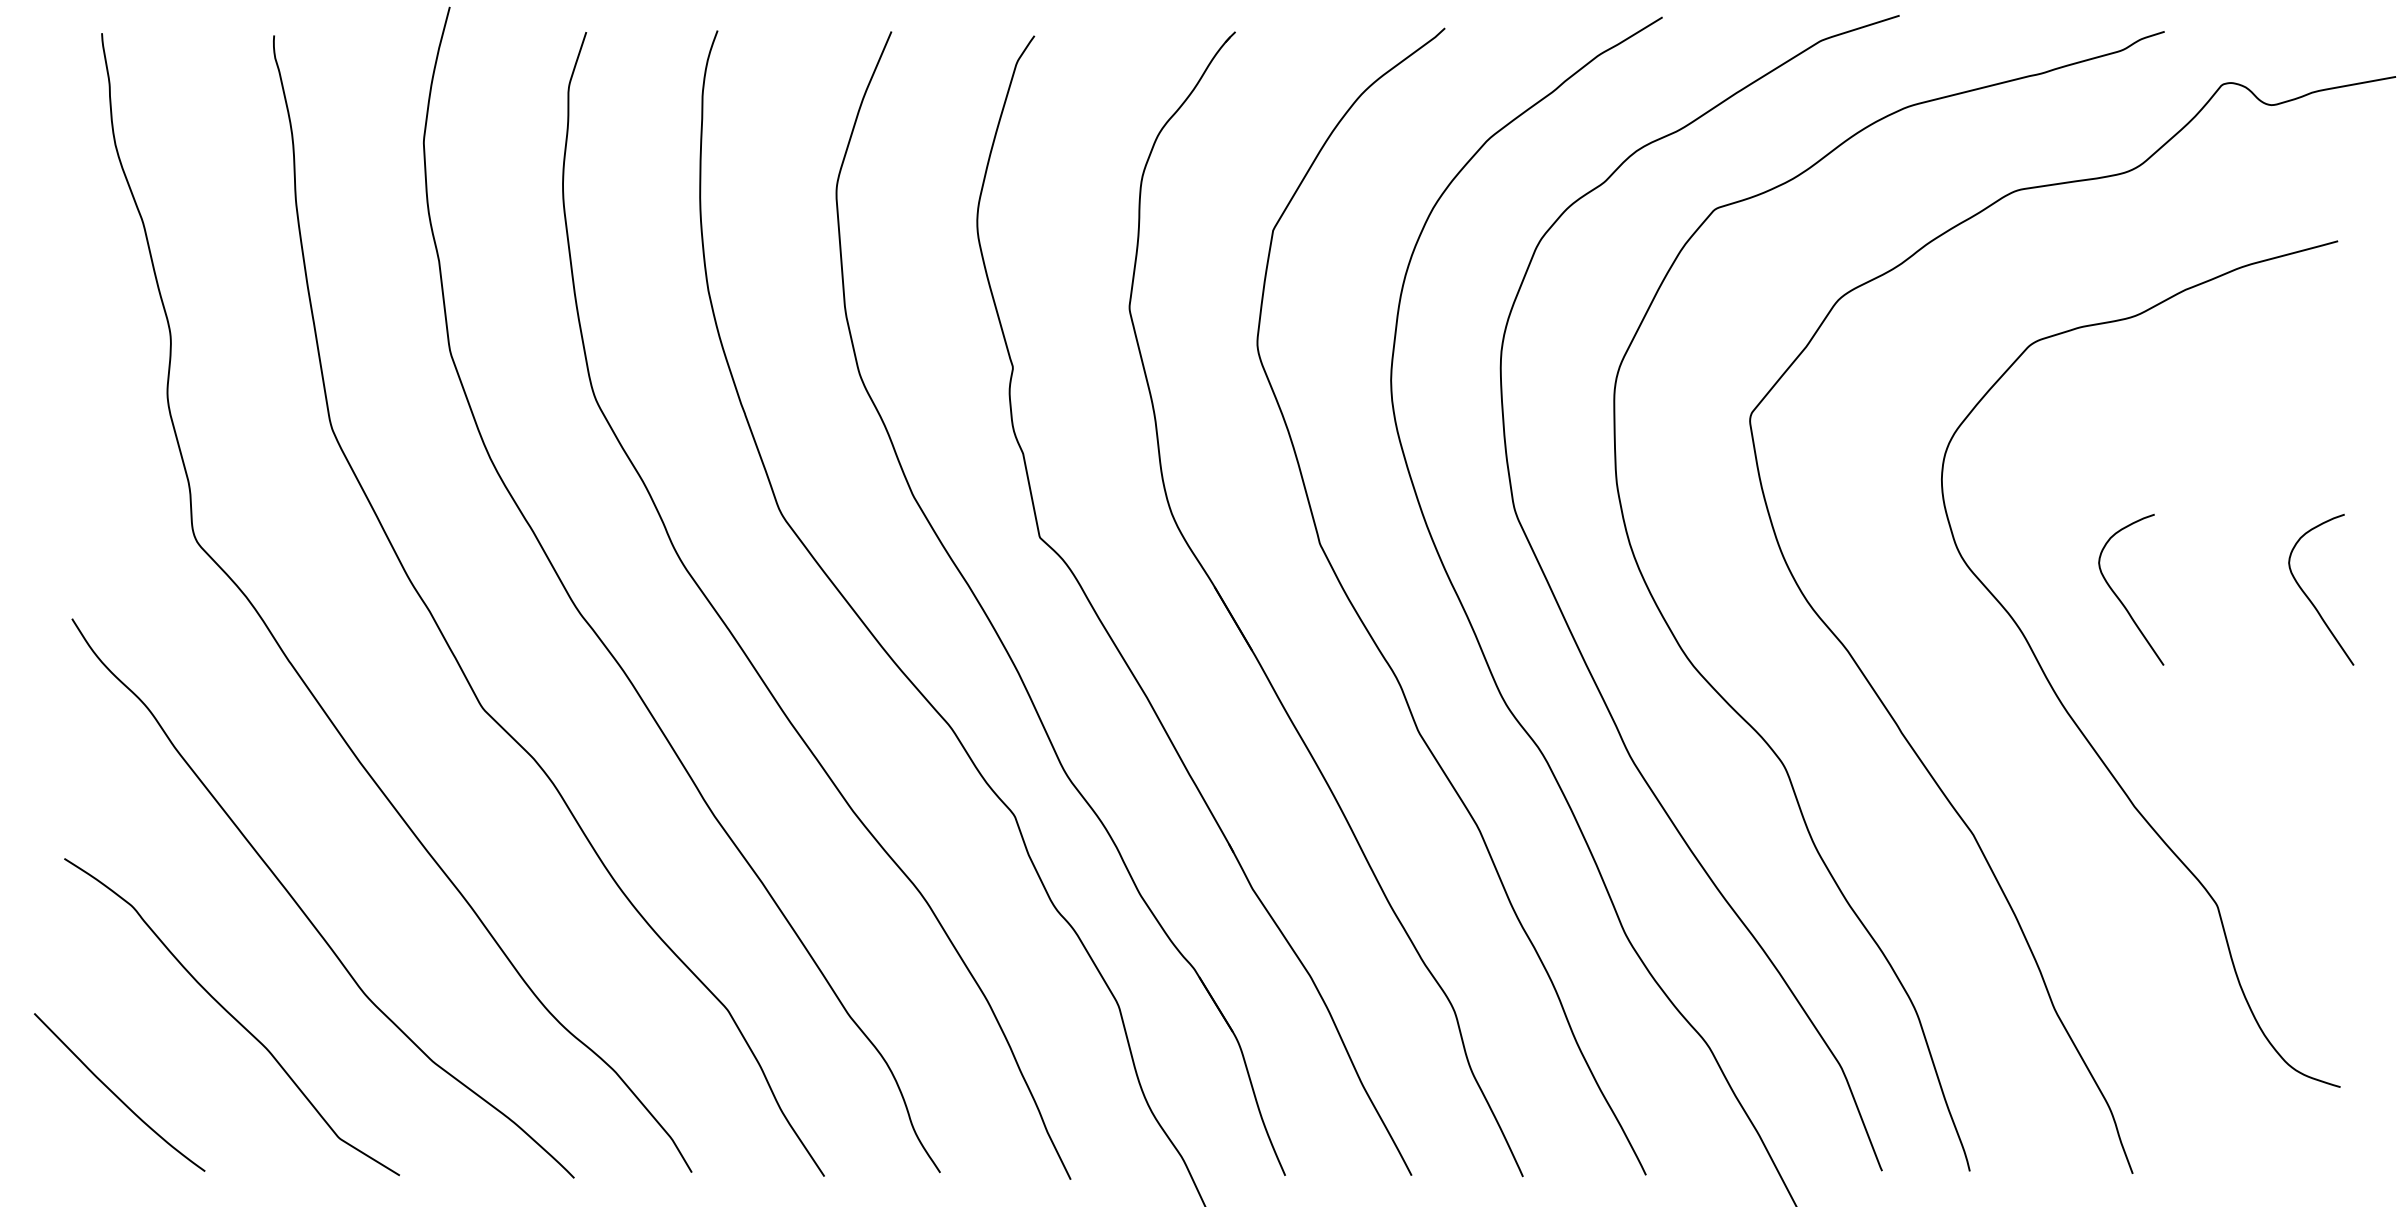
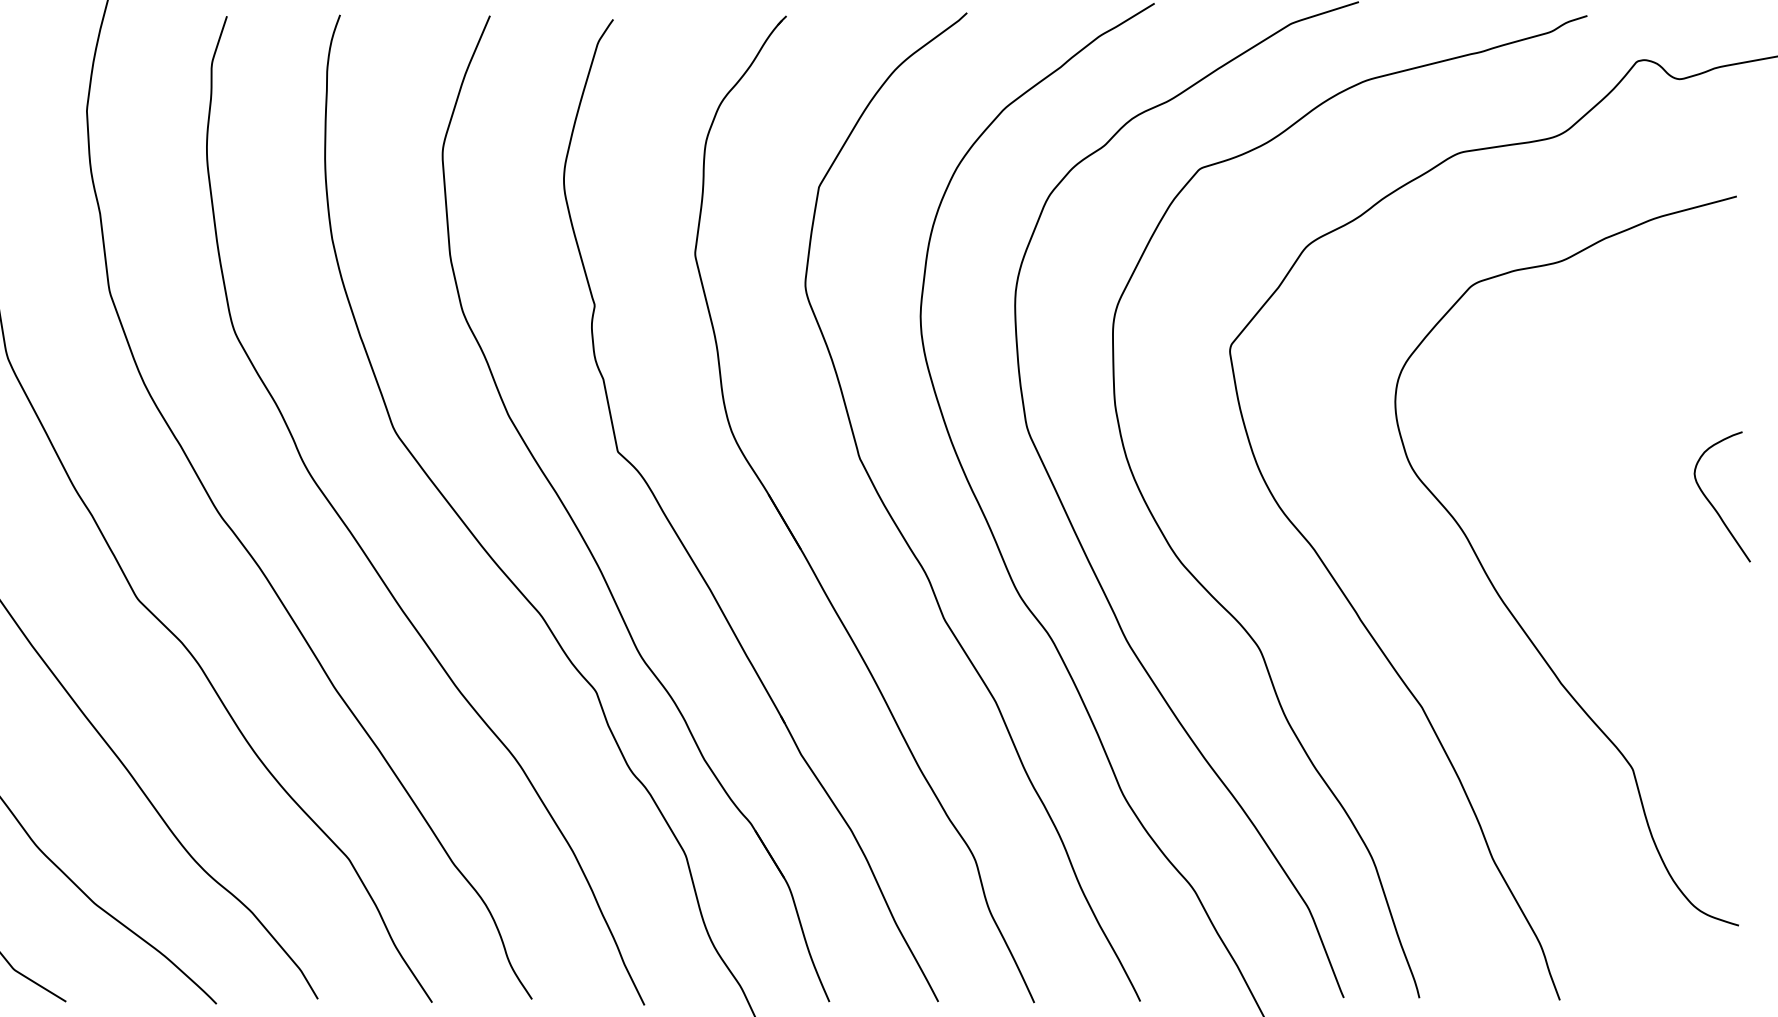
curve: (2118, 596) -> (1547, 502), removed

